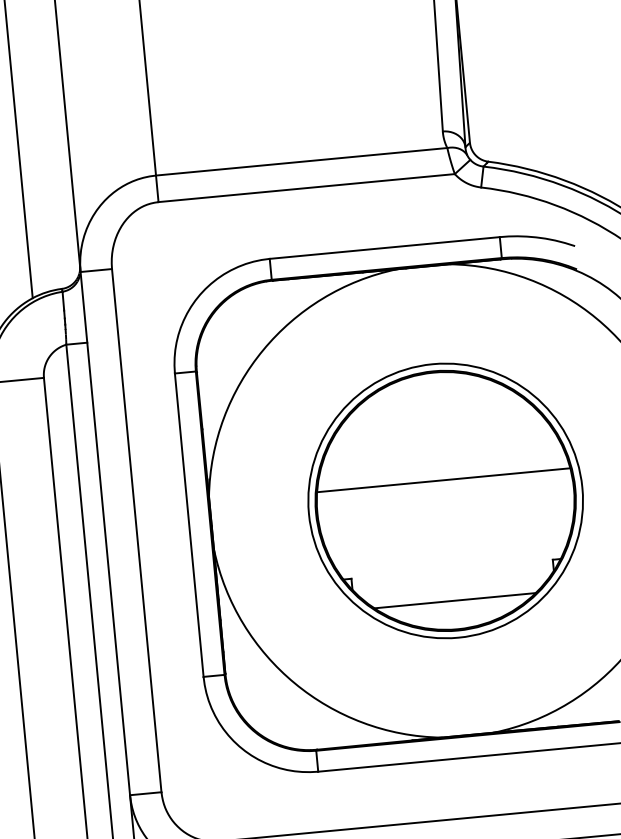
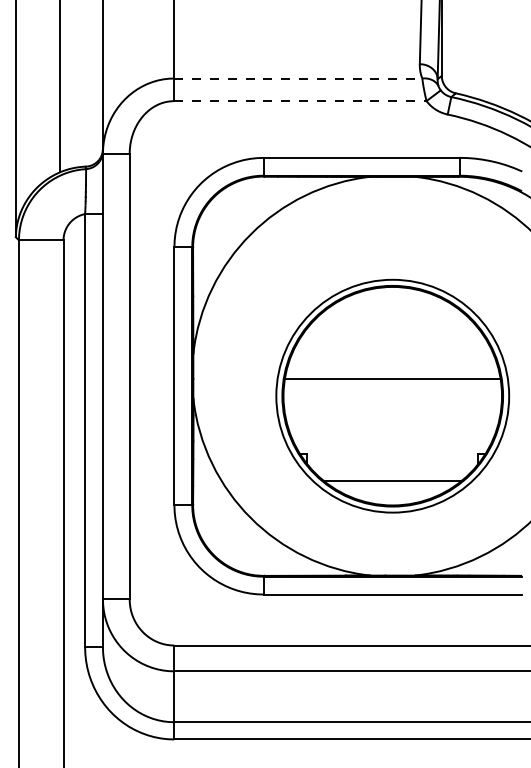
line: (301, 161) -> (298, 78), solid -> dashed
line: (306, 188) -> (300, 101), solid -> dashed
part: (445, 500) -> (392, 395), moved

